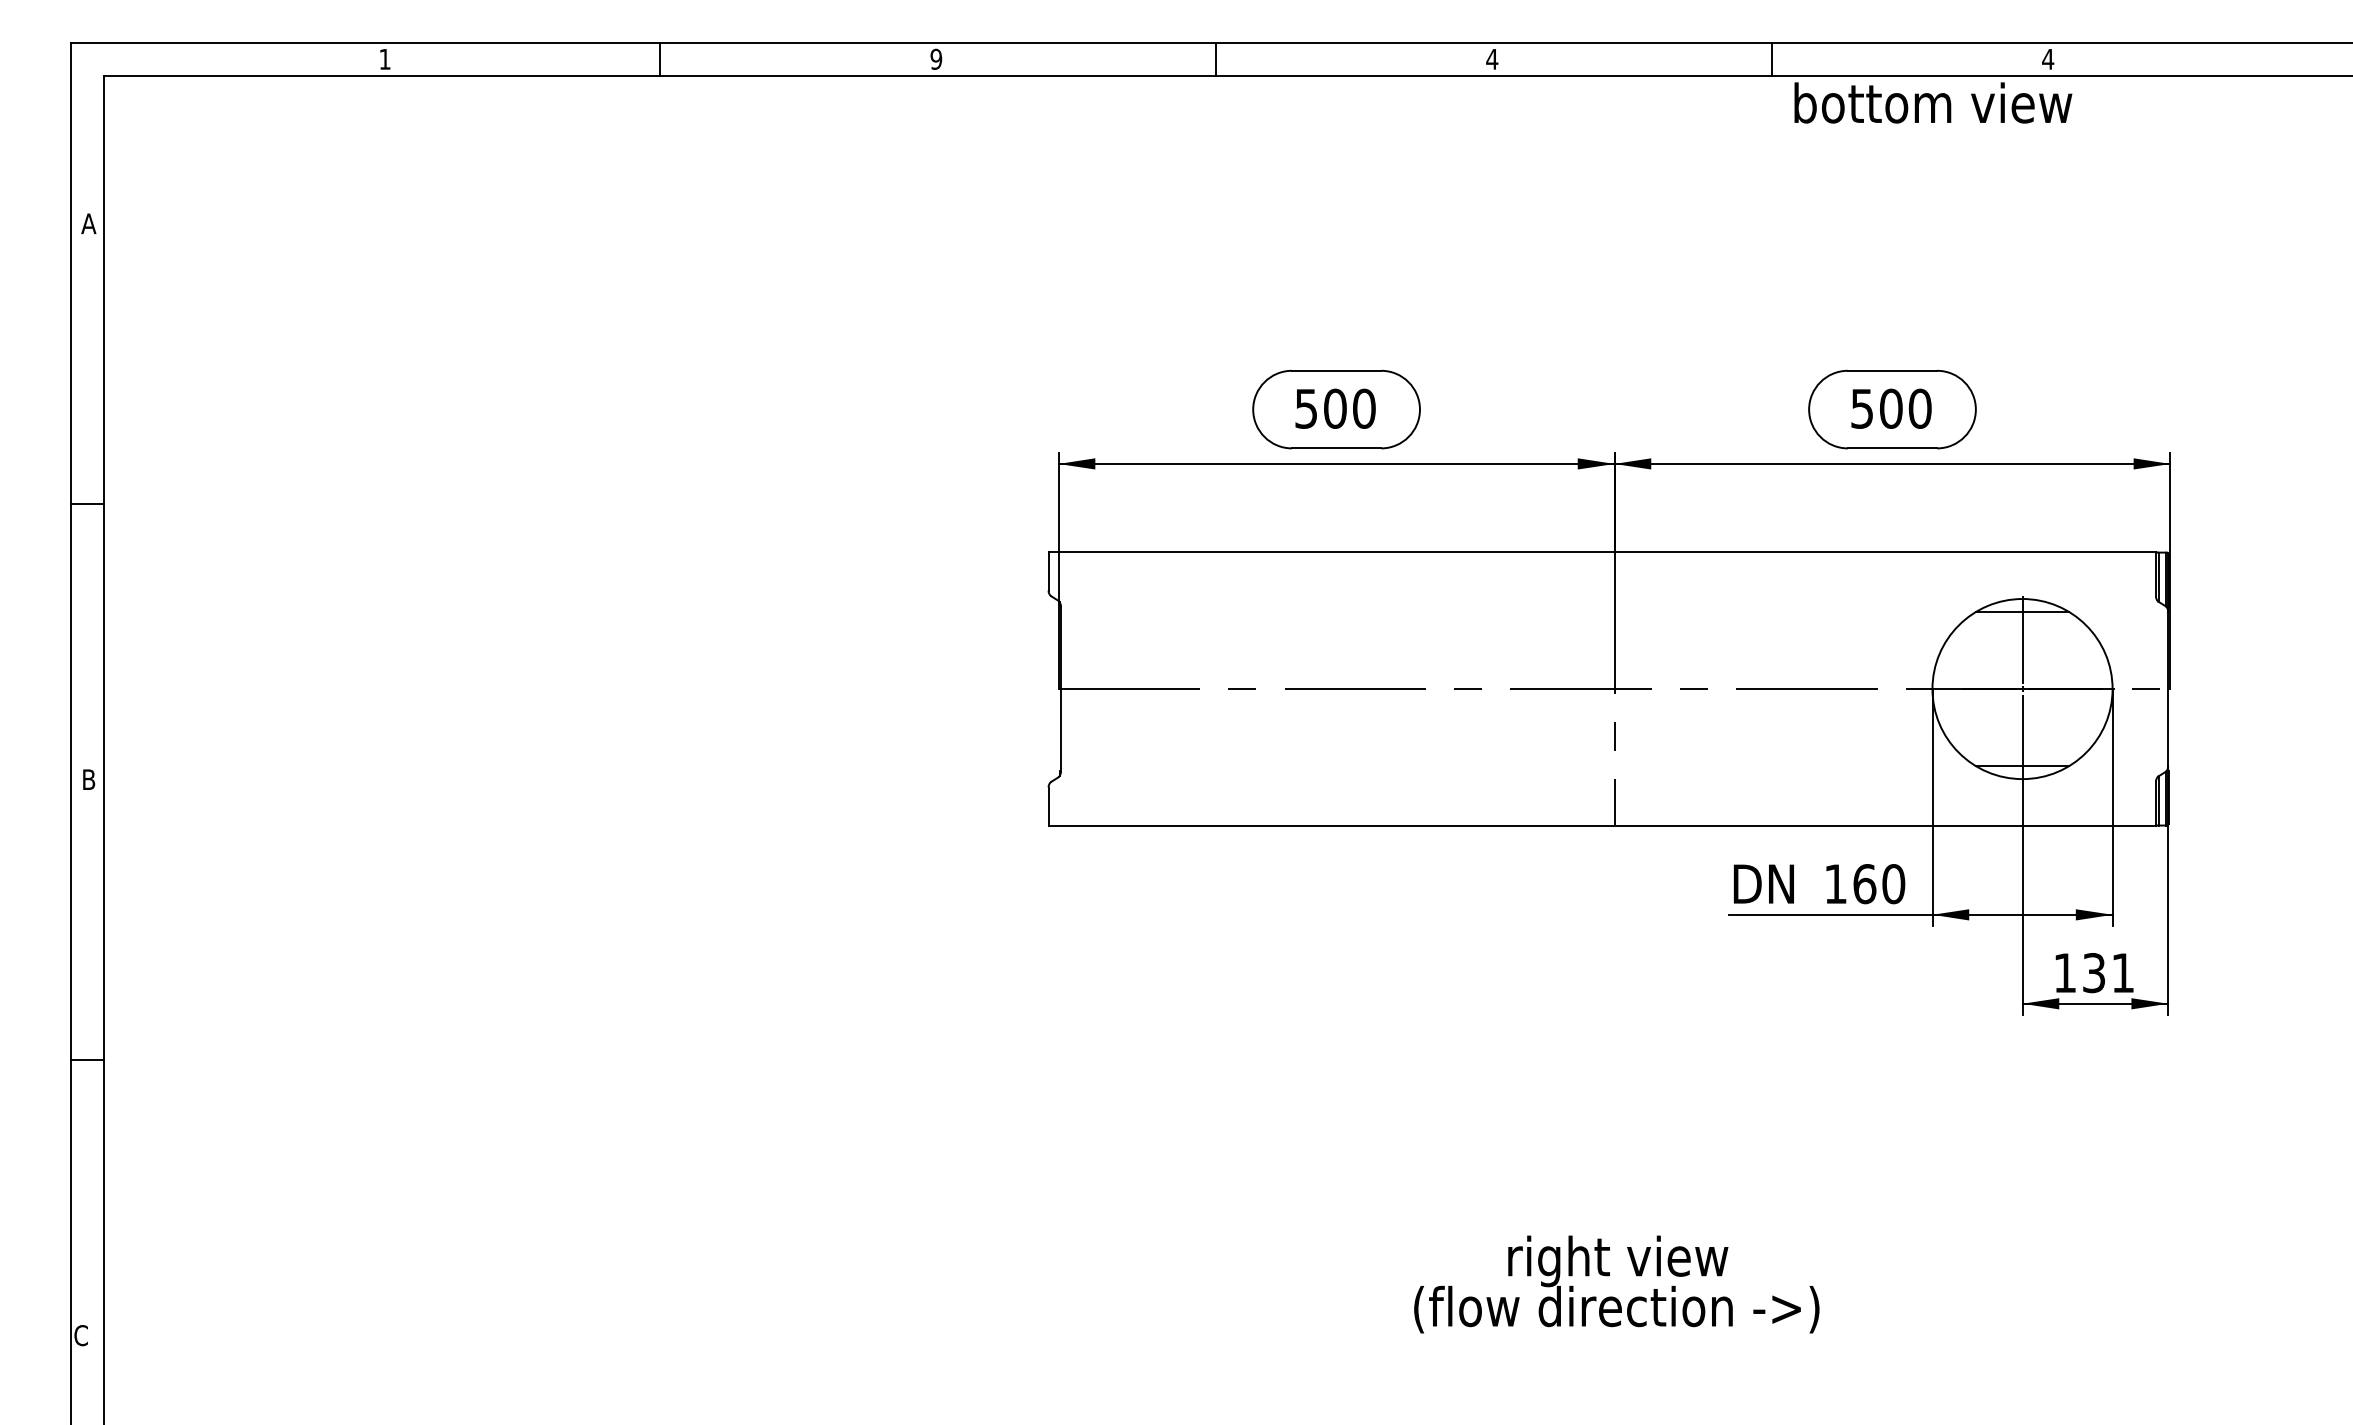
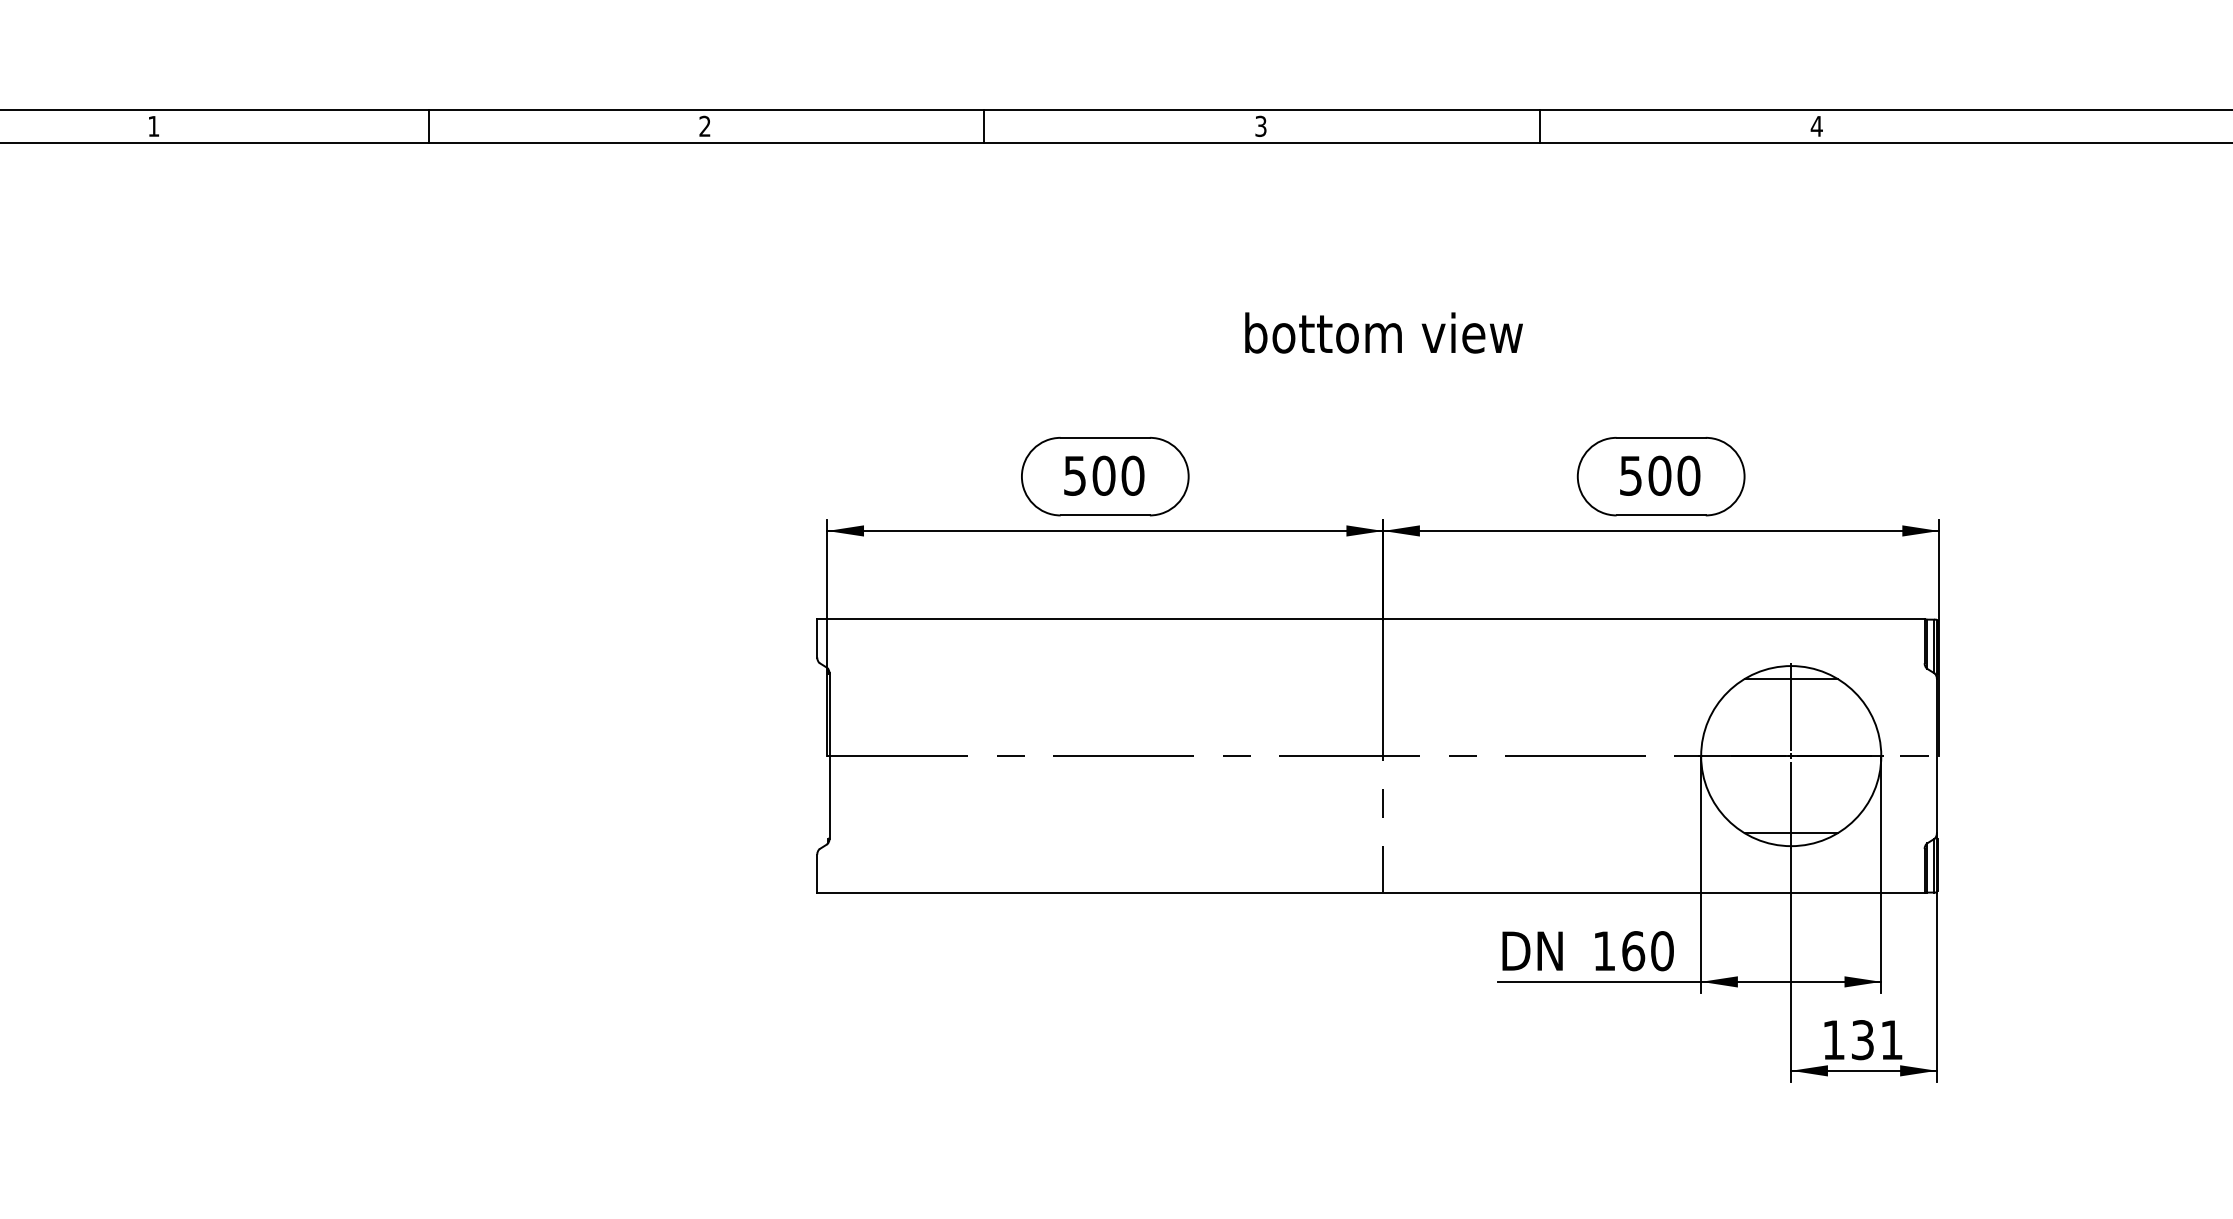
text: (936, 58) -> (705, 125), 9 -> 2
text: (1492, 58) -> (1261, 125), 4 -> 3
text: (1933, 102) -> (1384, 332), moved

